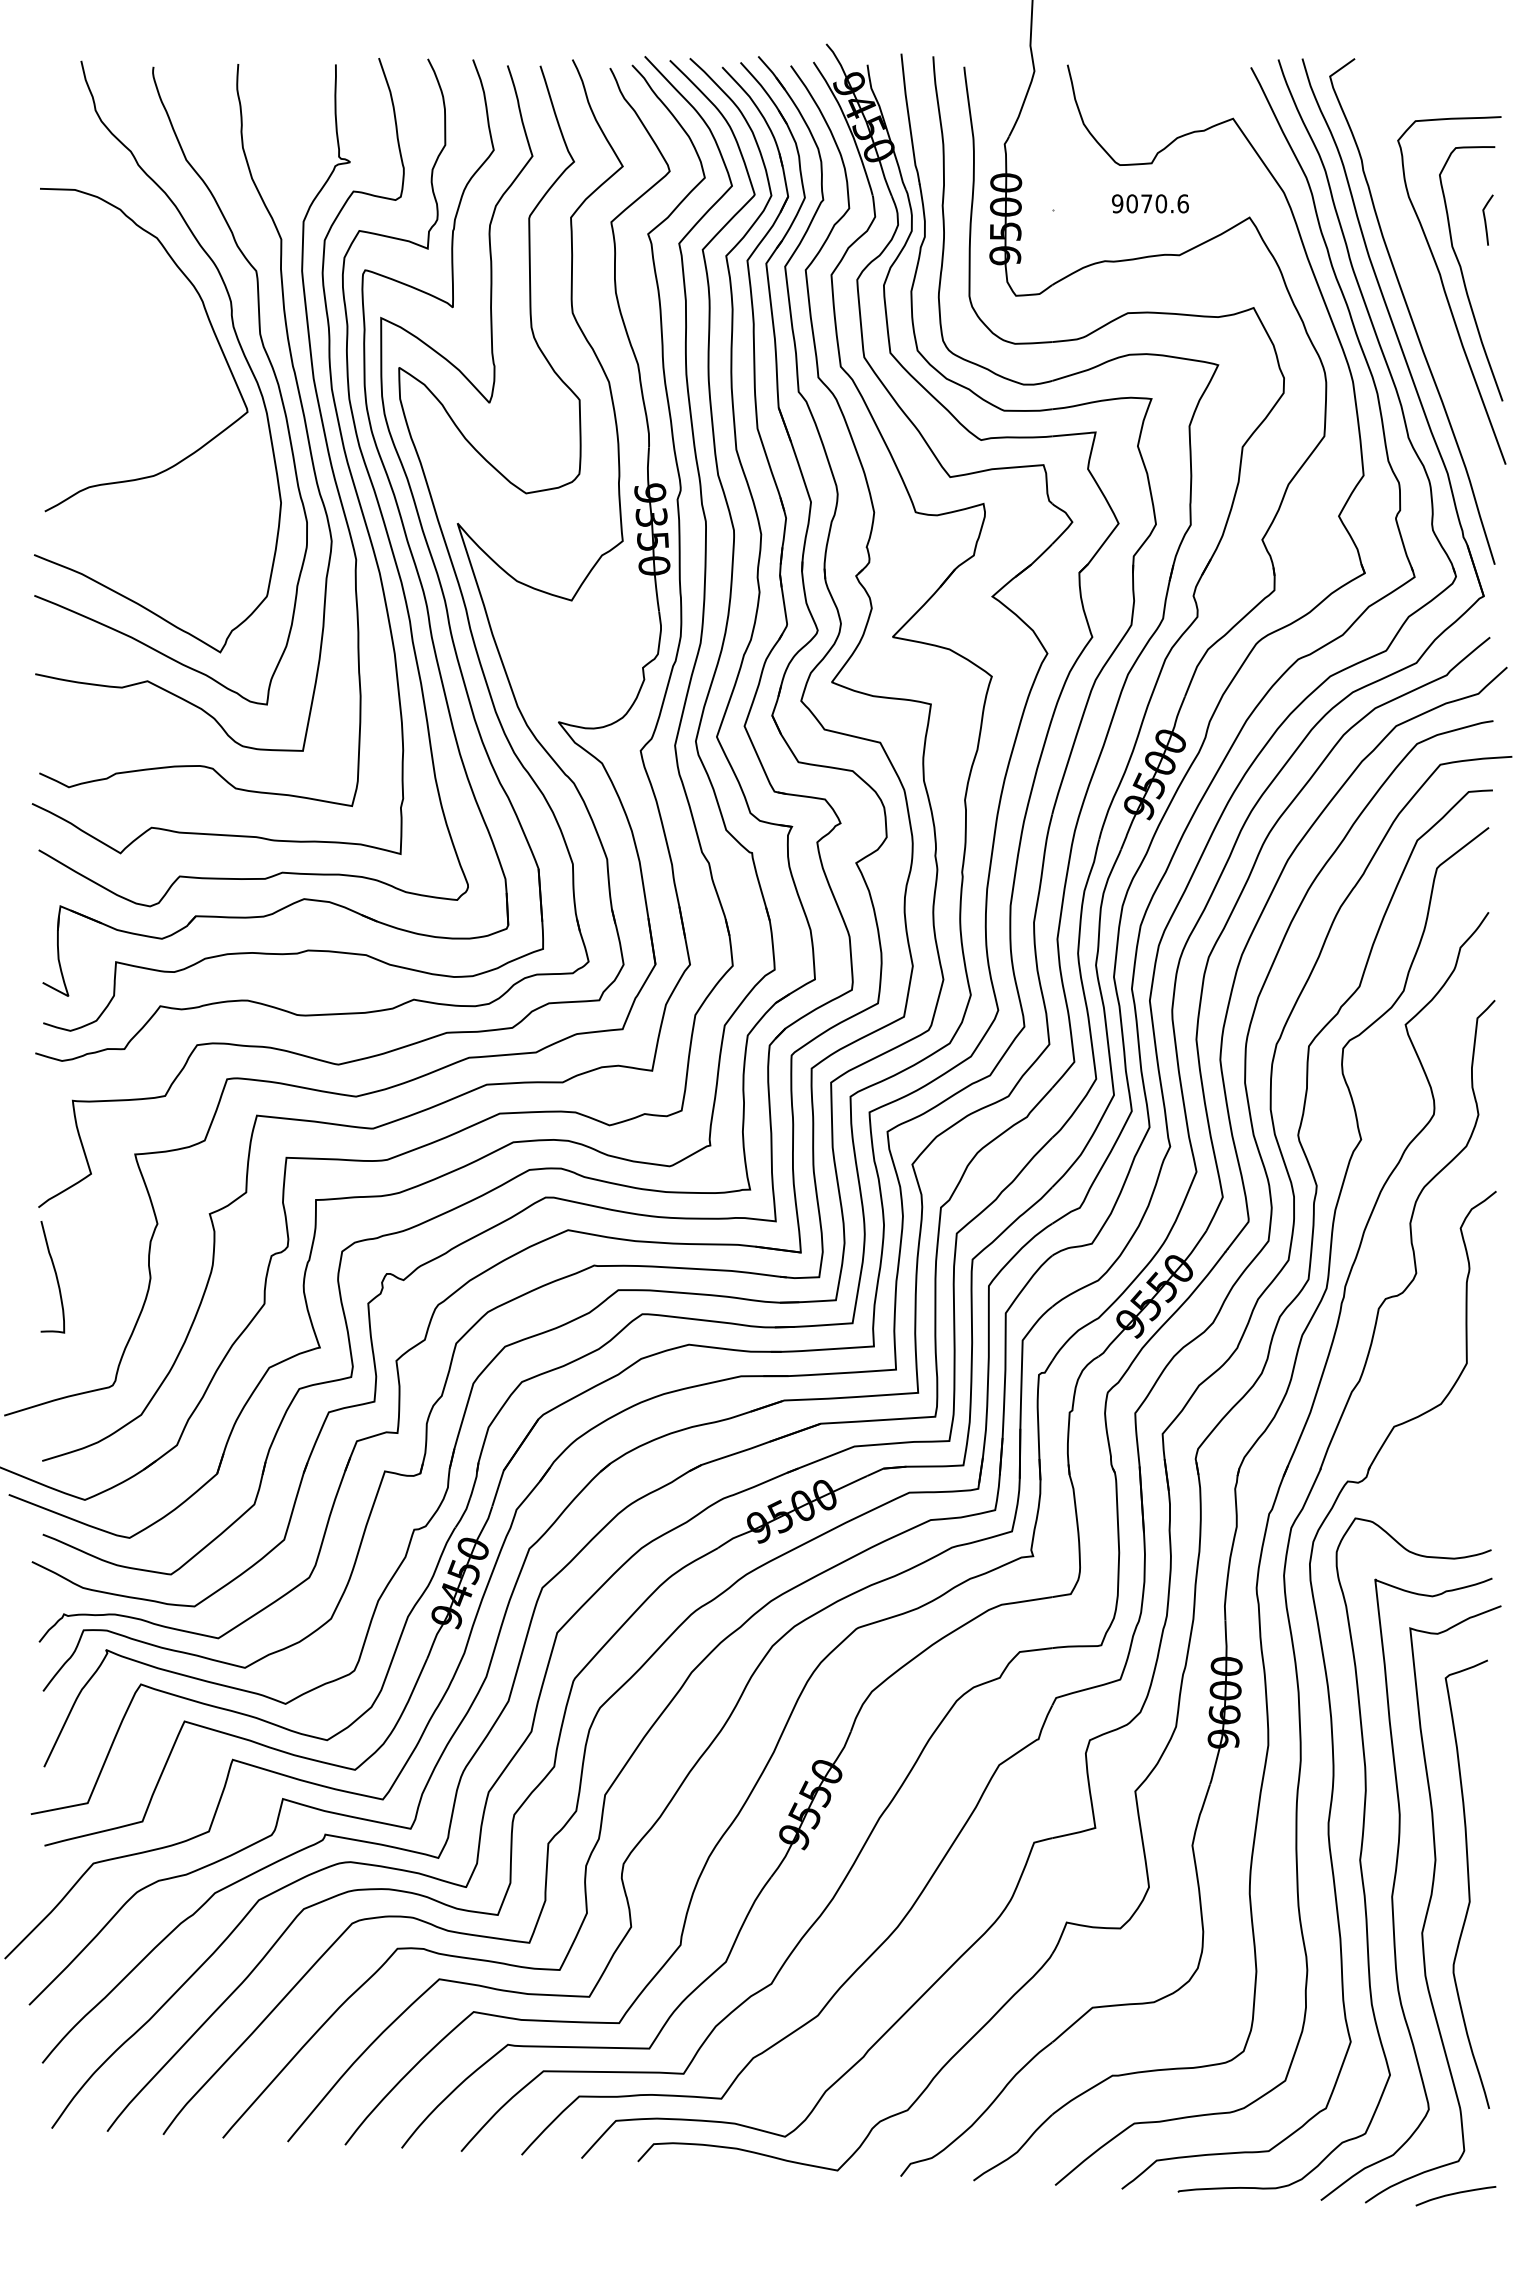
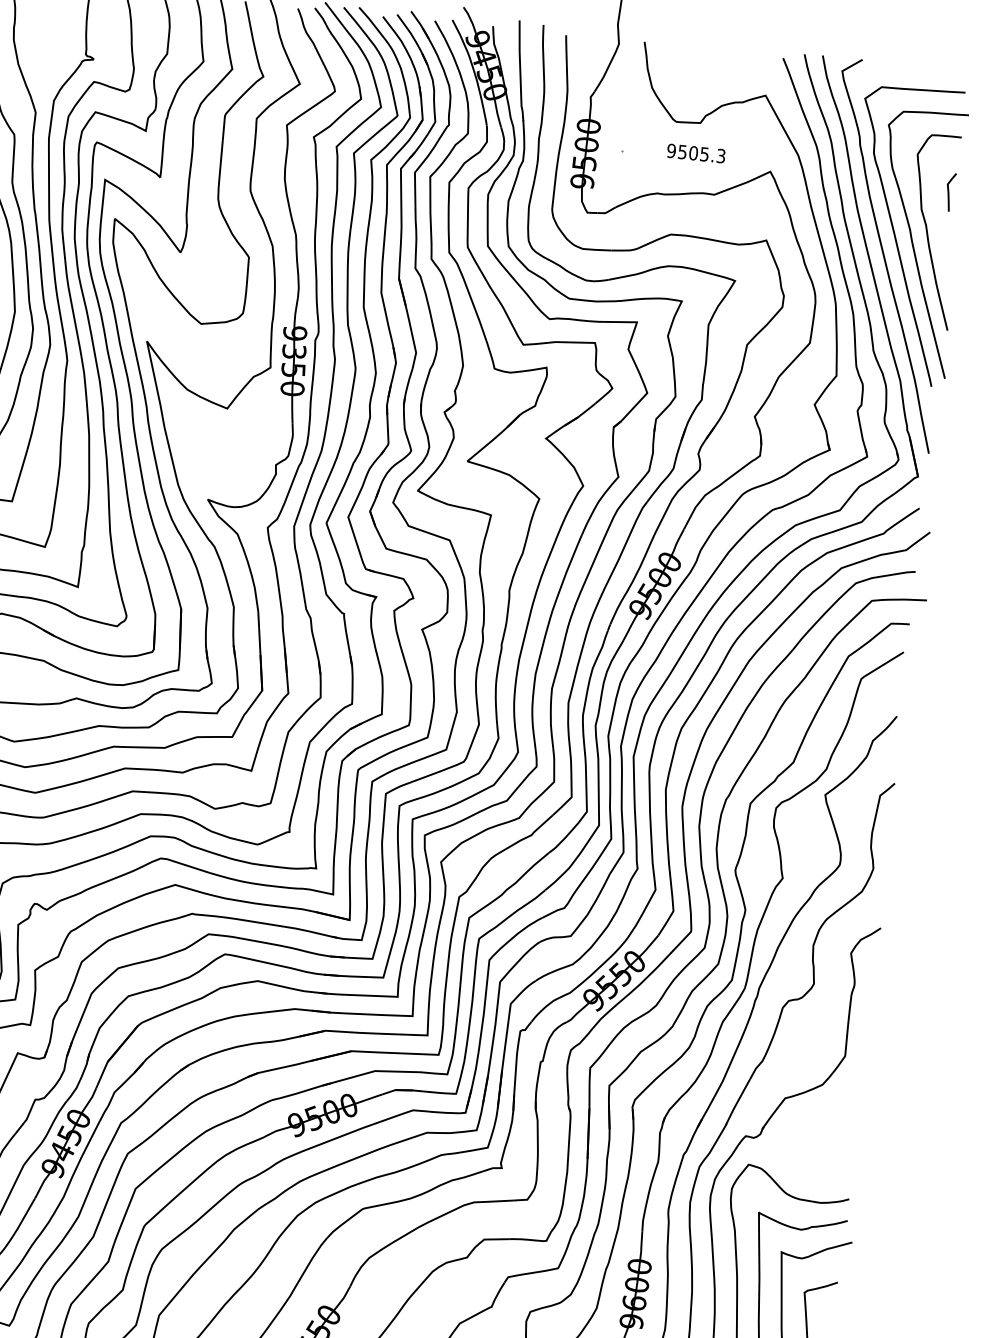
text: (1157, 203) -> (701, 153), 9070.6 -> 9505.3
curve: (1421, 282) -> (895, 234), added

